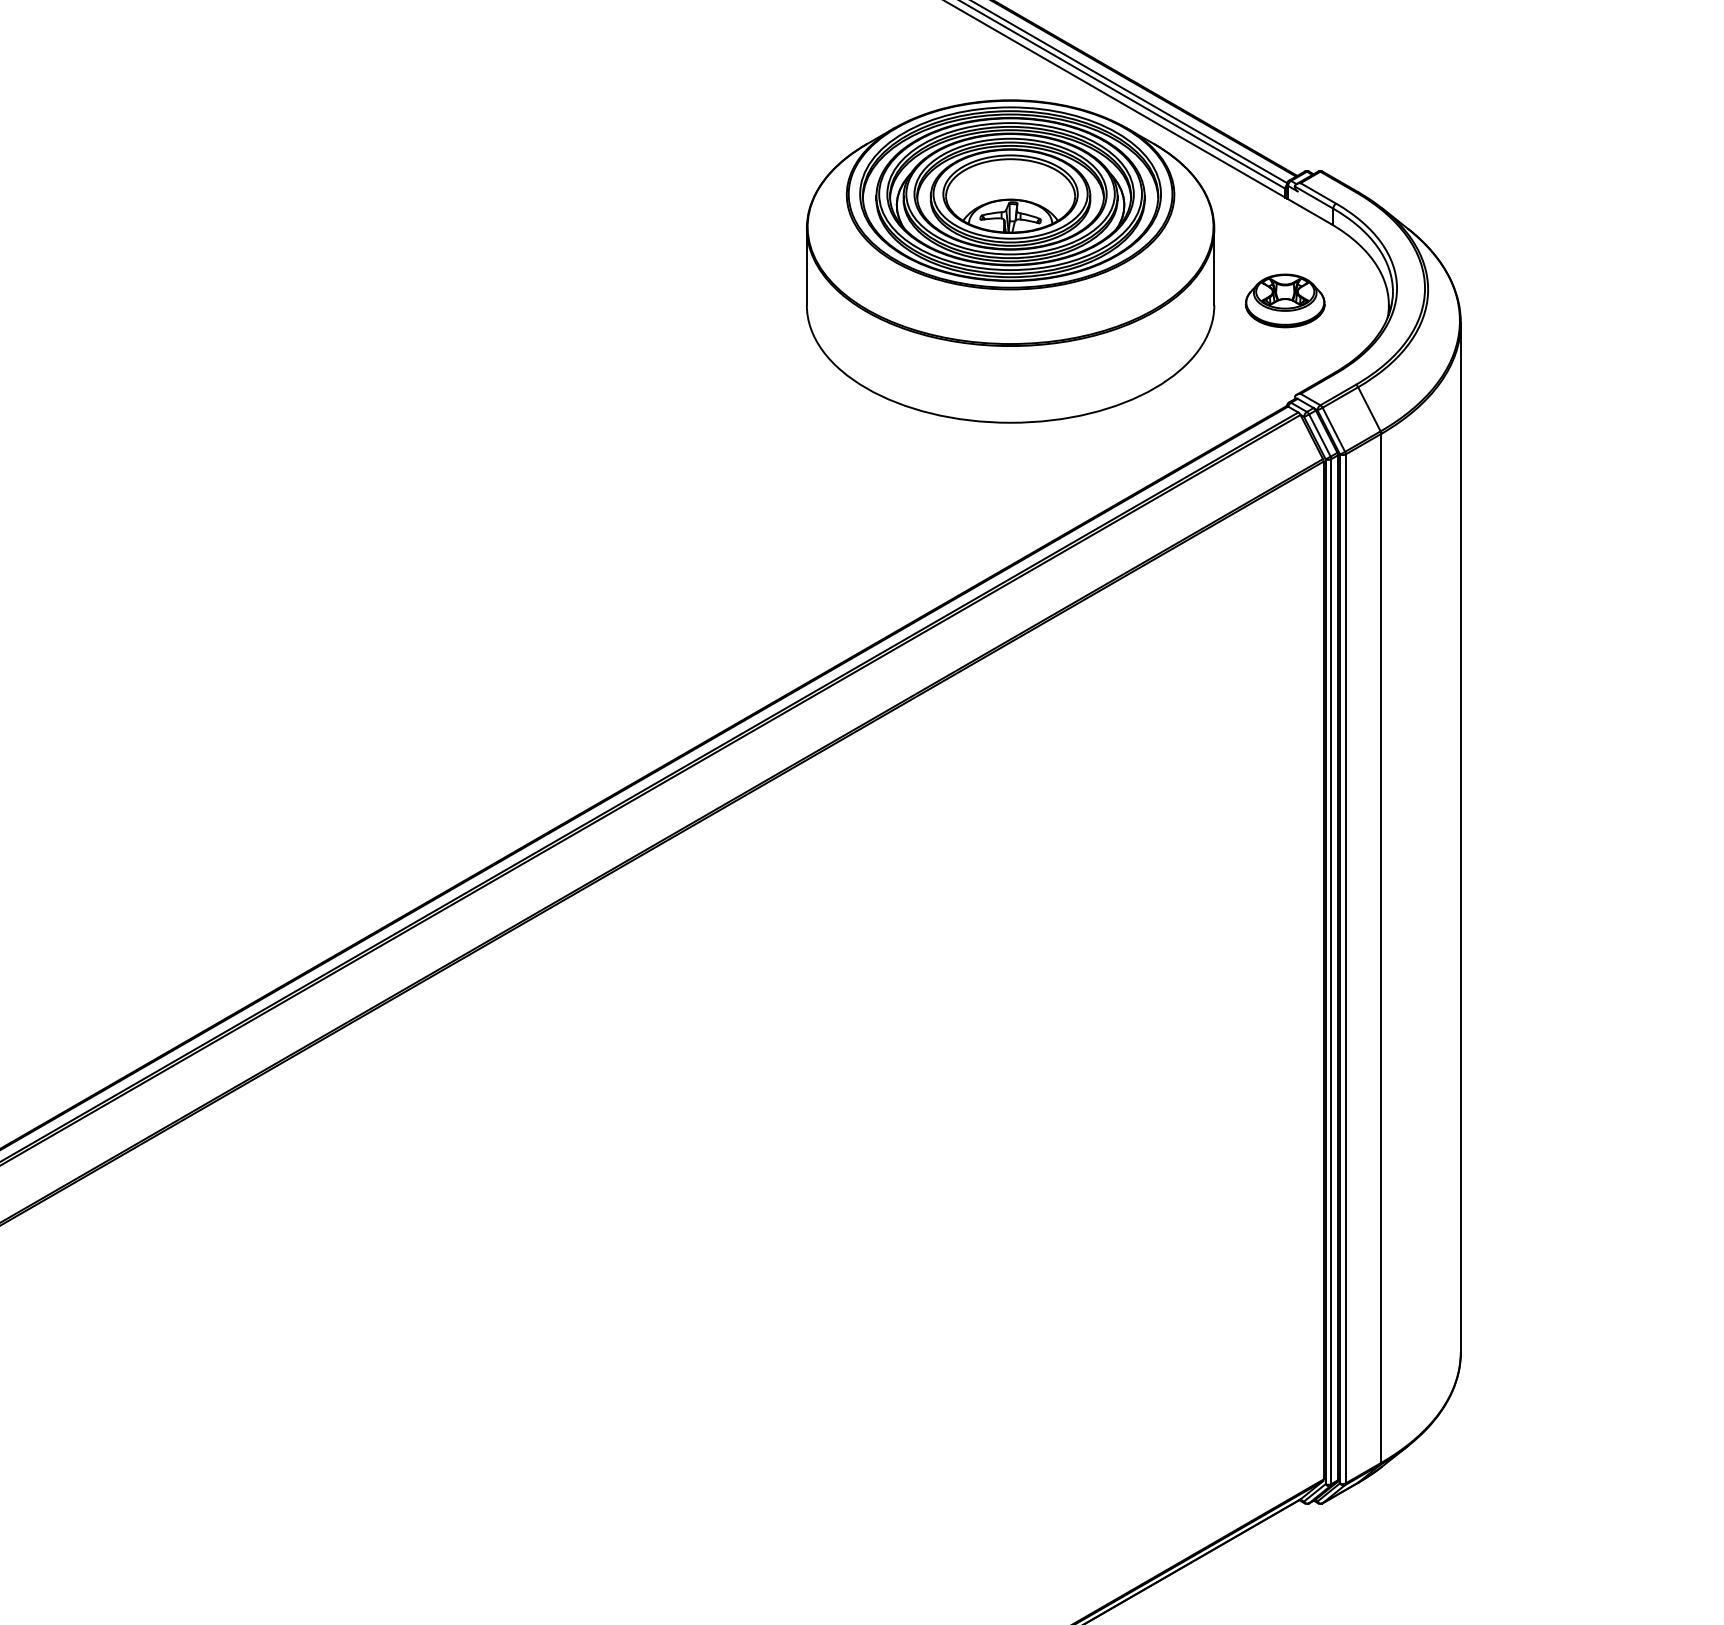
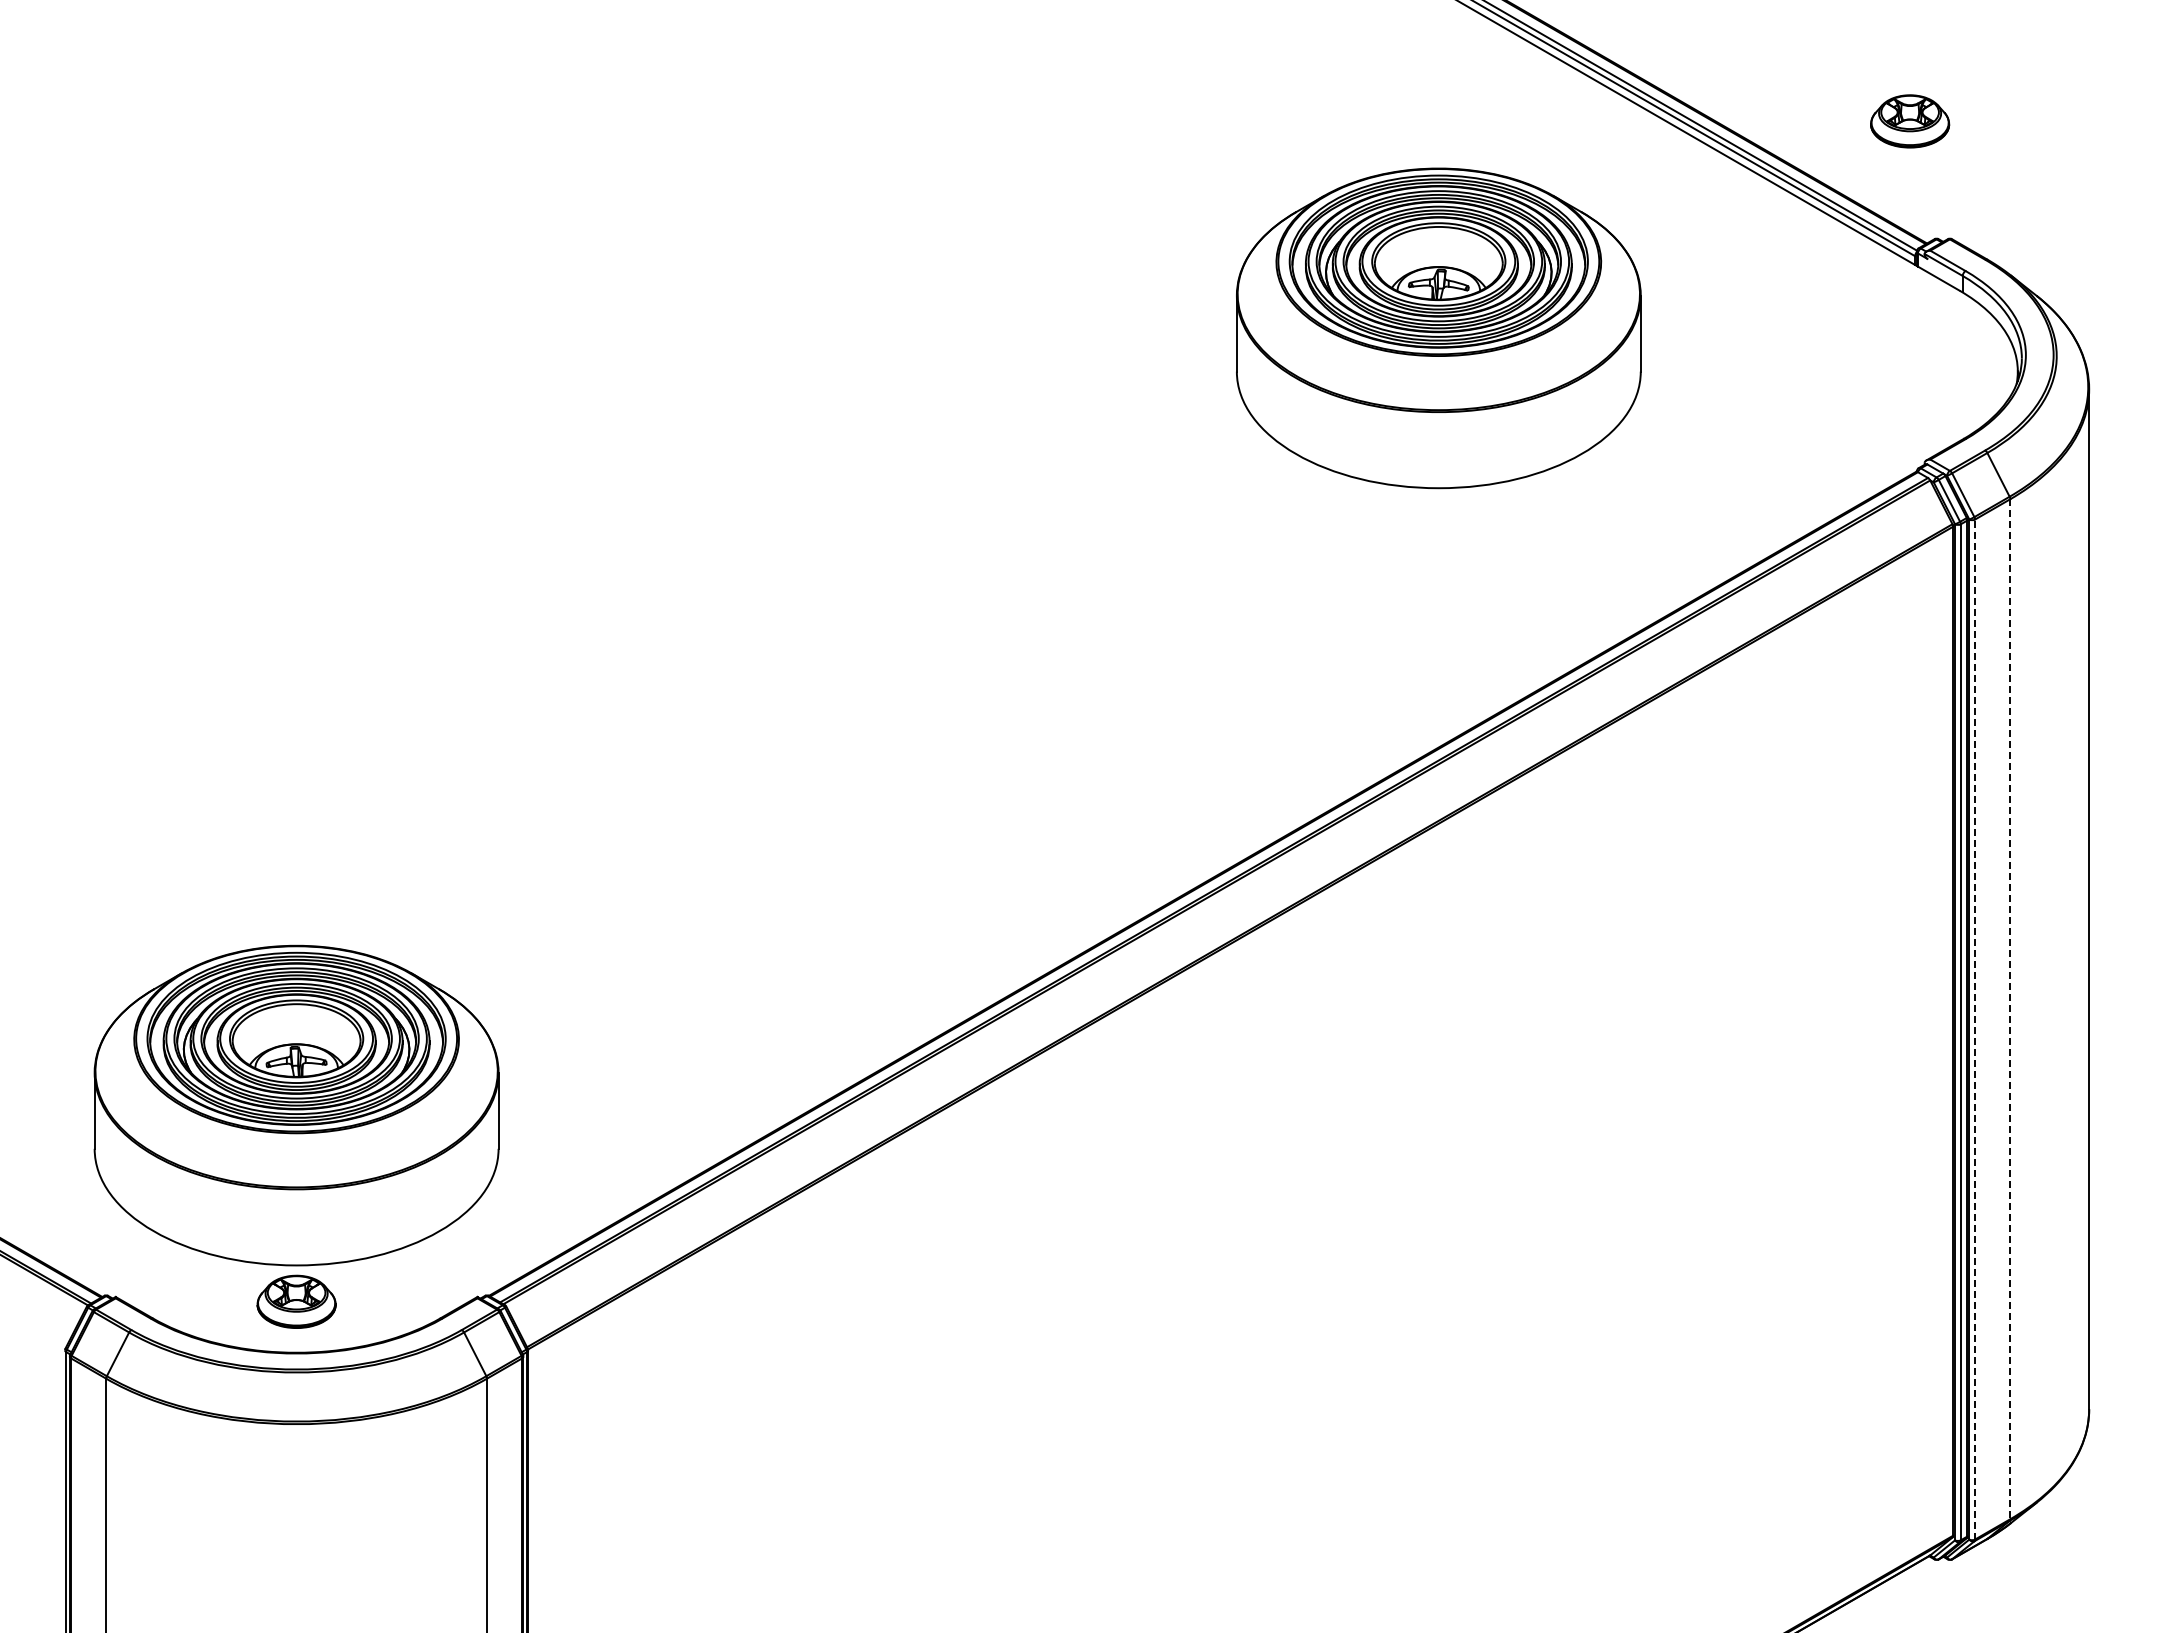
part: (1010, 261) -> (1438, 328), moved
part: (1285, 300) -> (1910, 121), moved
line: (1381, 948) -> (2010, 1009), solid -> dashed
line: (1346, 968) -> (1975, 1029), solid -> dashed

